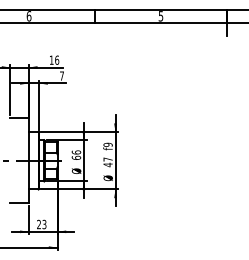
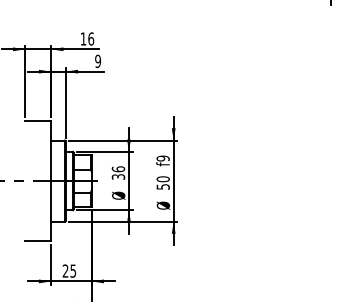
text: (61, 75) -> (97, 60), 7 -> 9
text: (76, 157) -> (118, 176), 66 -> 36
text: (107, 162) -> (162, 183), 47 -> 50
text: (44, 223) -> (73, 269), 23 -> 25

